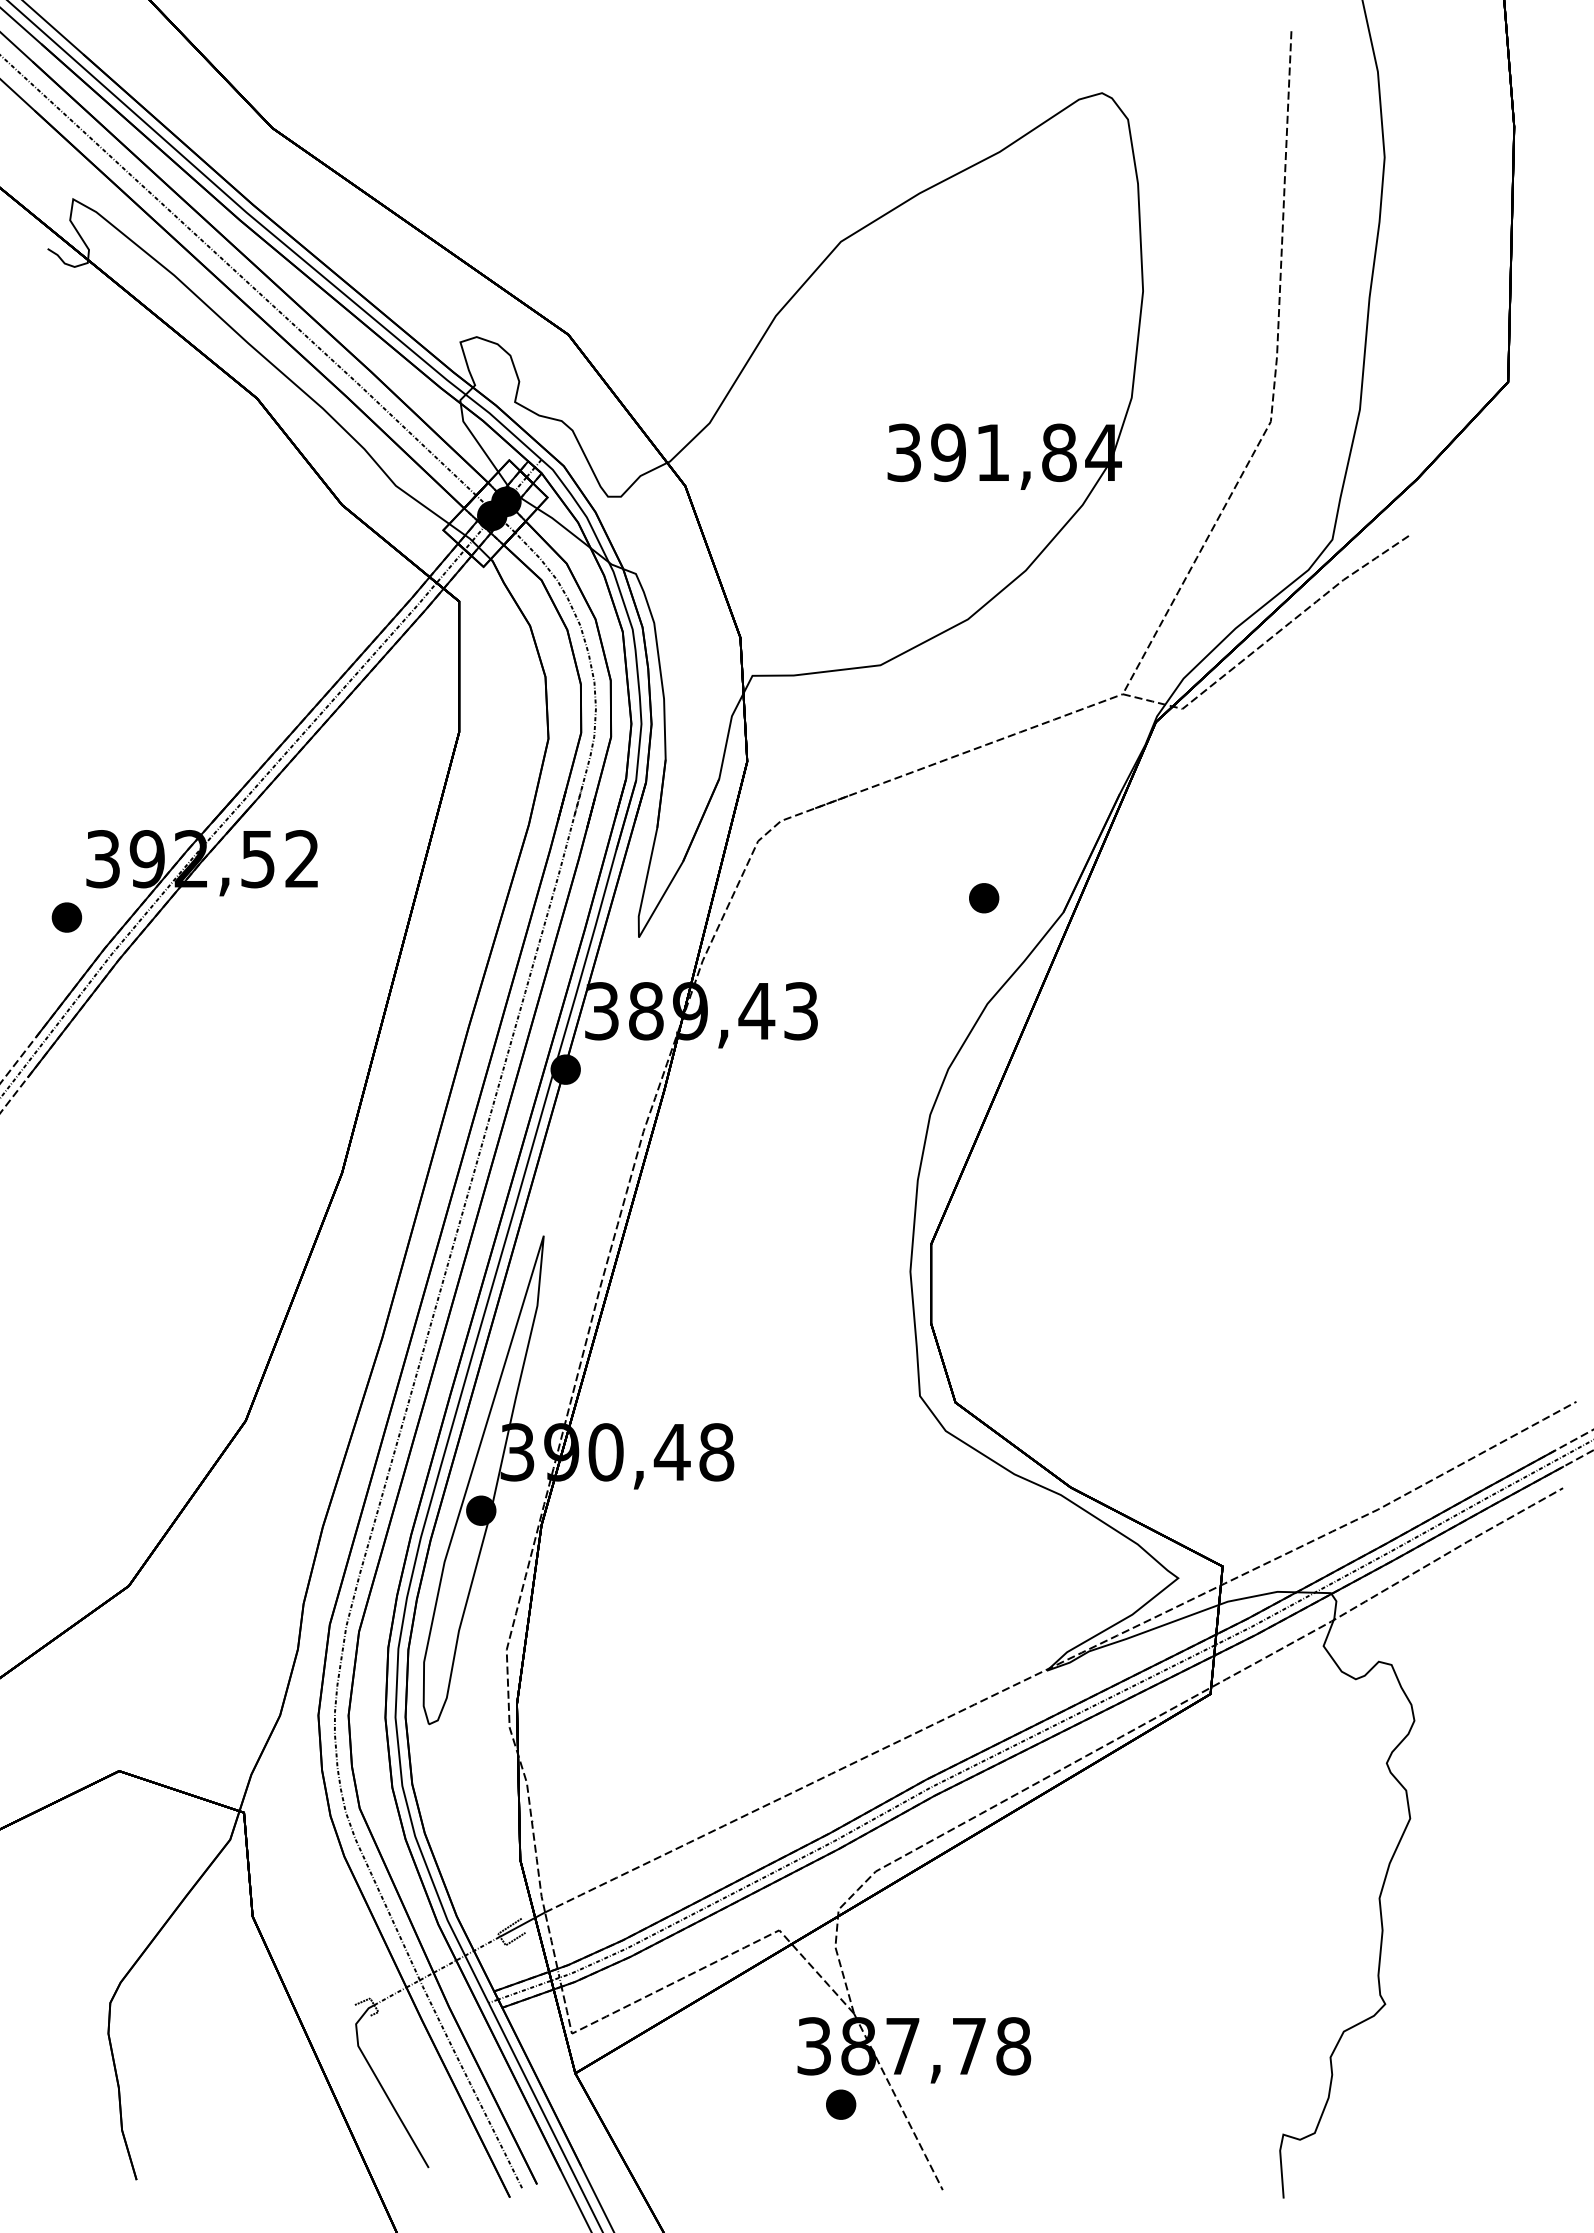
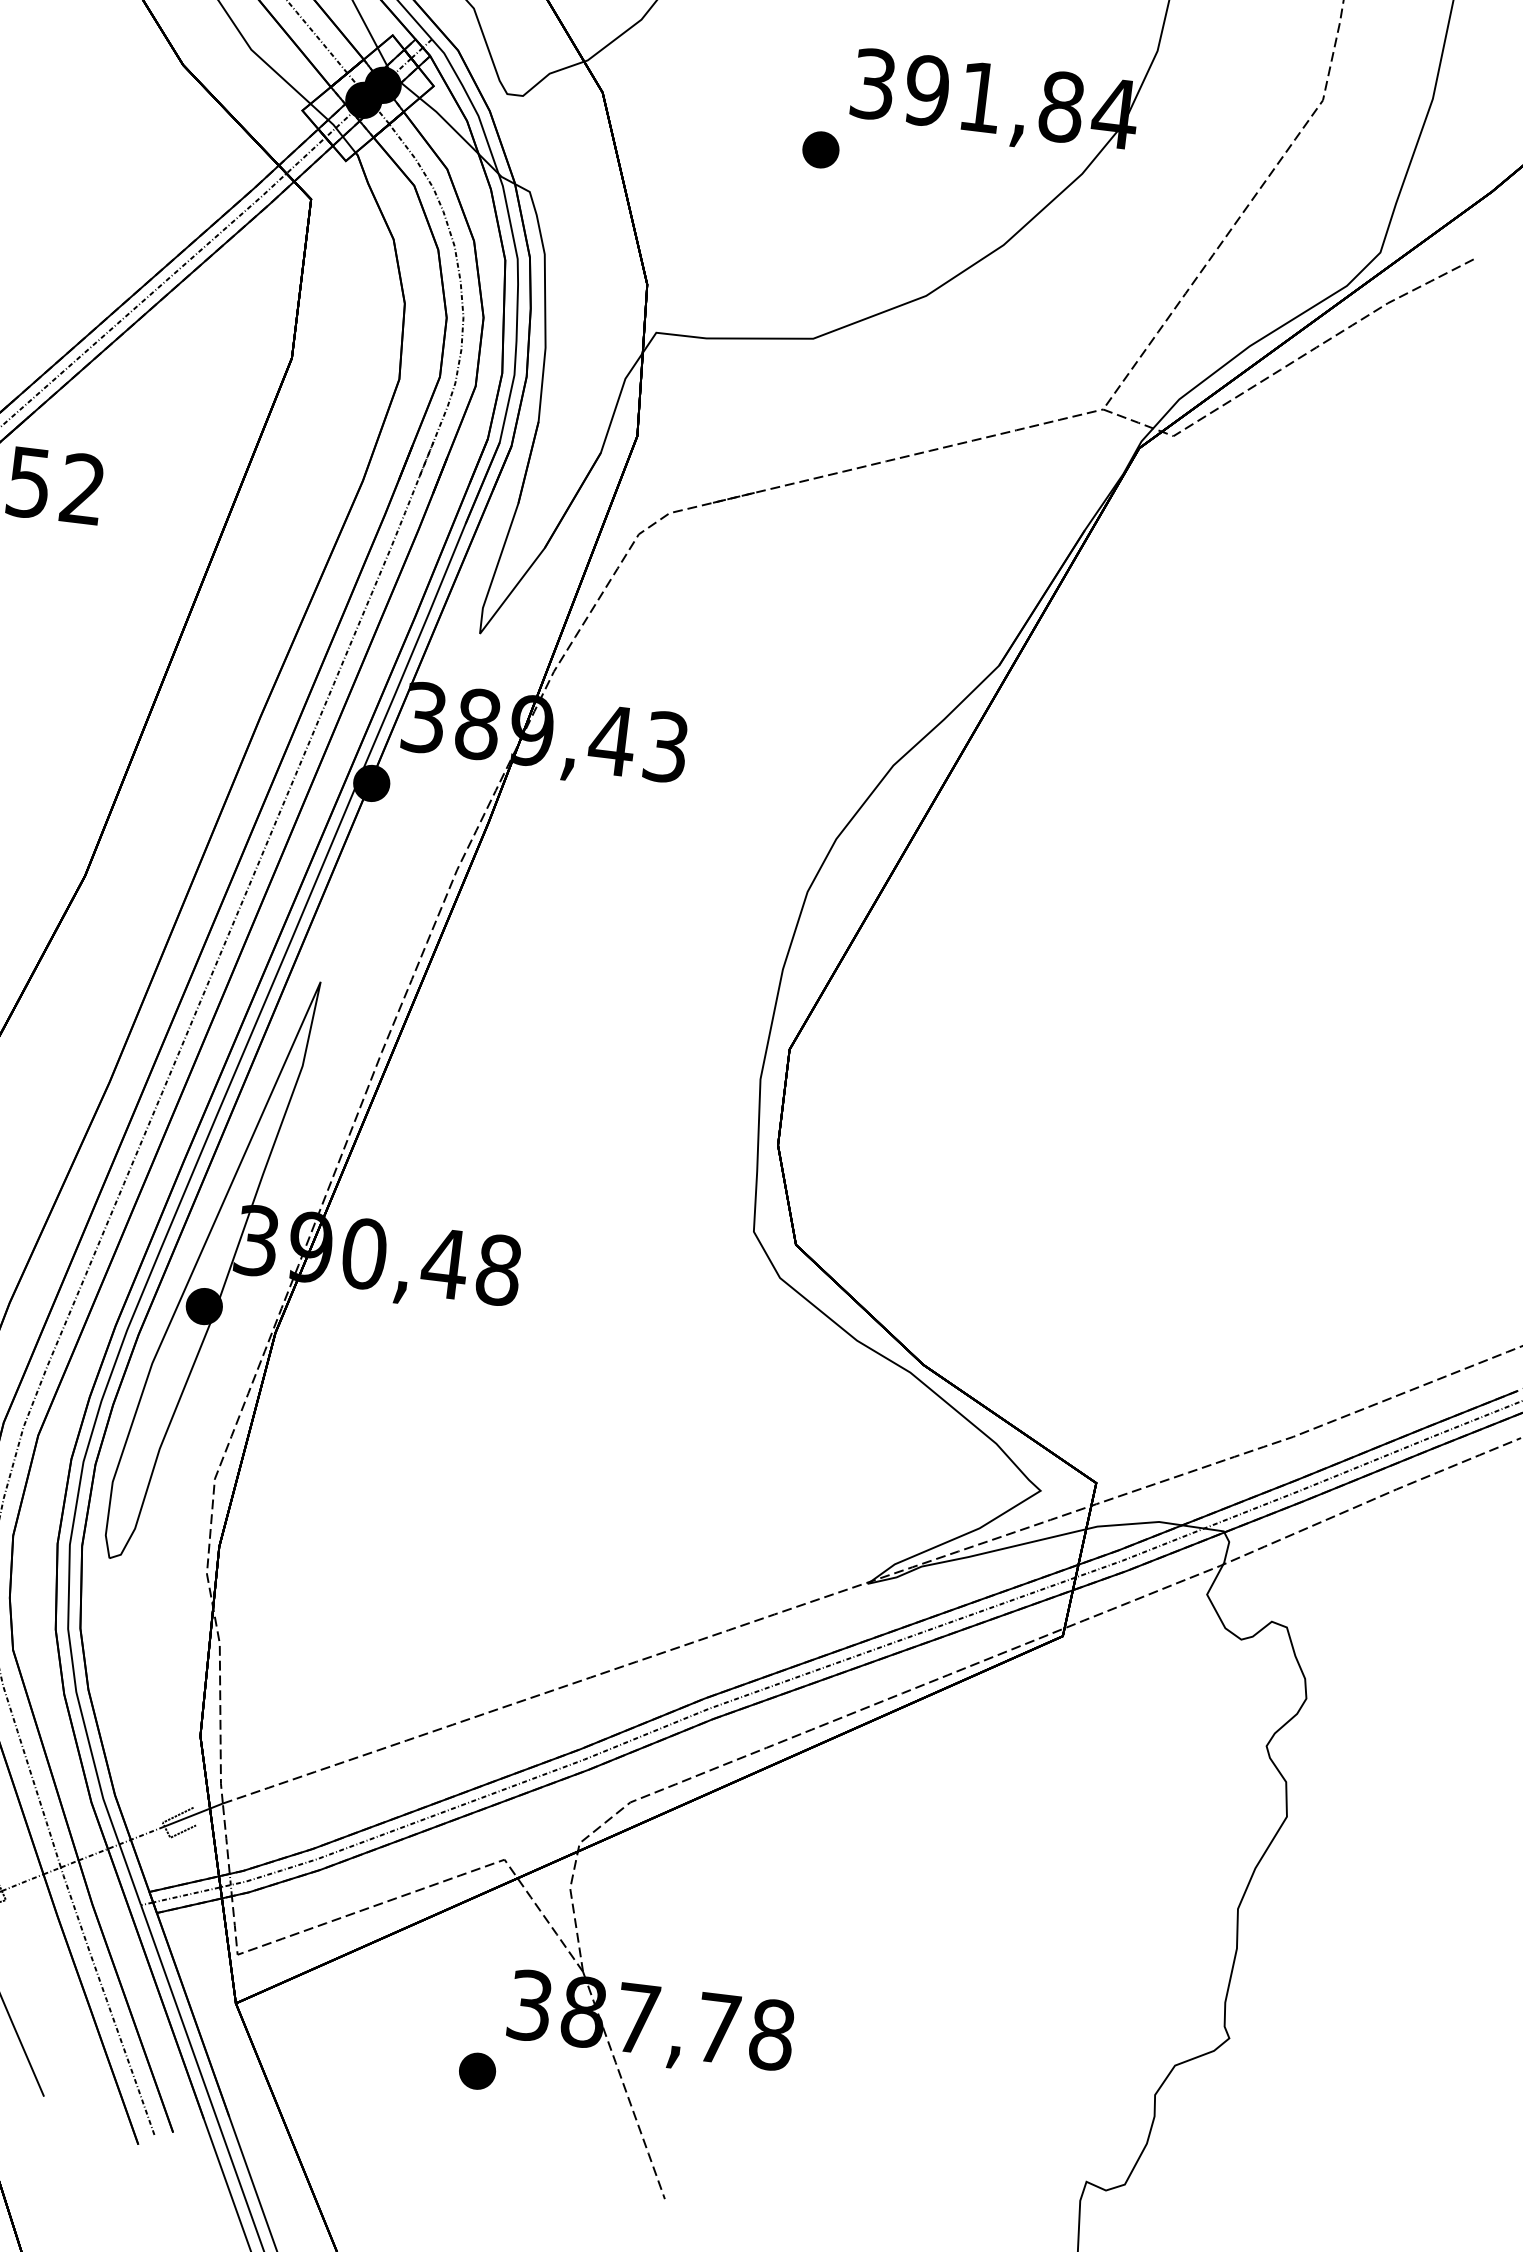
part: (984, 898) -> (821, 150), moved
part: (841, 2104) -> (477, 2071), moved

